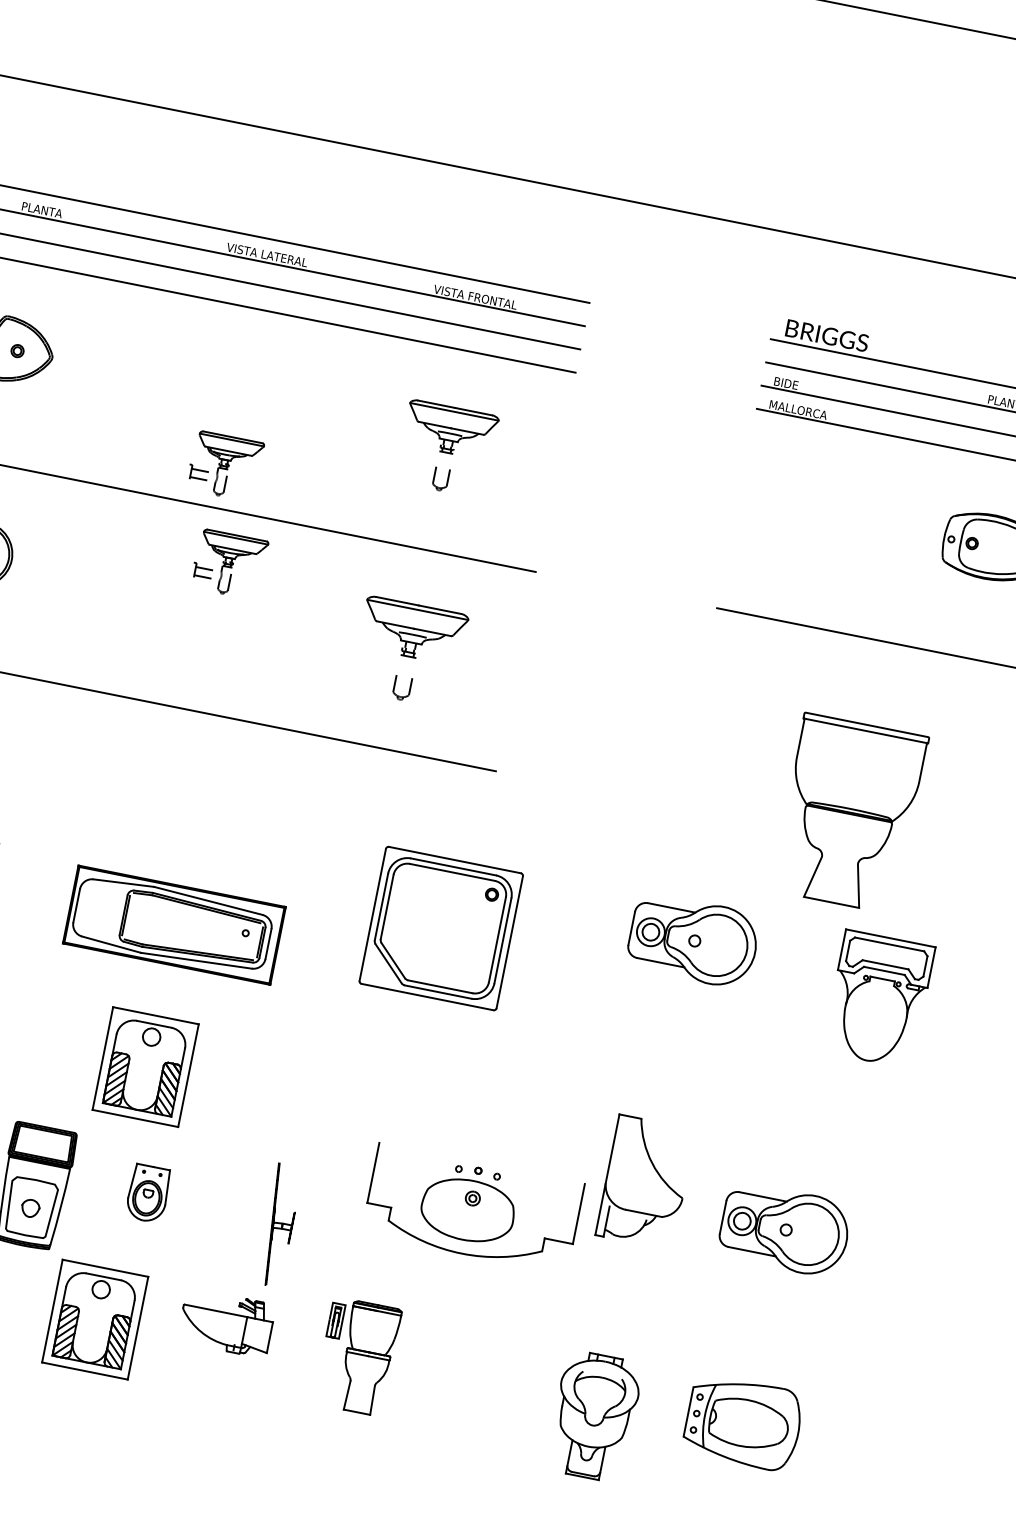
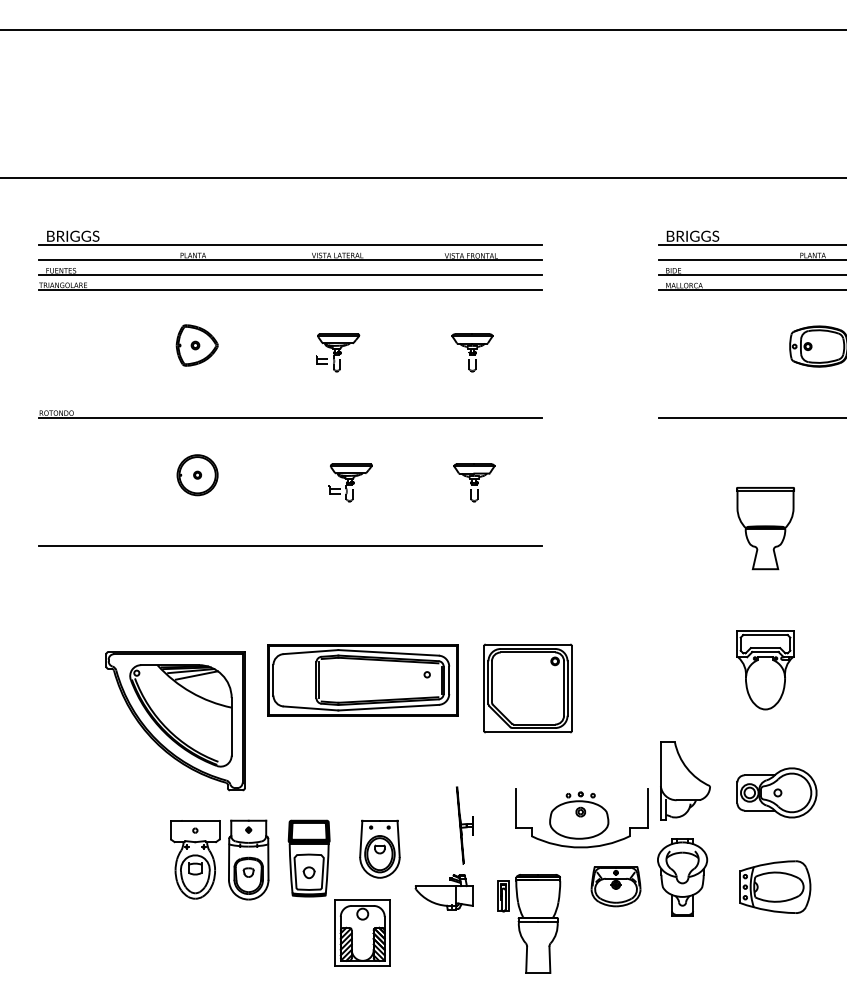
part: (447, 448) -> (472, 352), size x0.71
part: (226, 465) -> (338, 352), moved
part: (229, 563) -> (350, 482), moved
part: (409, 651) -> (474, 482), size x0.62
part: (849, 813) -> (765, 528), size x0.71
part: (173, 925) -> (362, 680), size x1.43
part: (440, 928) -> (527, 688), moved
part: (692, 939) -> (684, 625), removed
part: (878, 999) -> (765, 670), moved
part: (145, 1065) -> (362, 770), removed
part: (147, 1192) -> (379, 848), size x1.67
part: (267, 1252) -> (460, 843), moved
part: (503, 1325) -> (615, 886), added
part: (358, 1356) -> (529, 923), size x1.43
part: (594, 1416) -> (682, 877), moved
part: (743, 1421) -> (775, 886), moved

